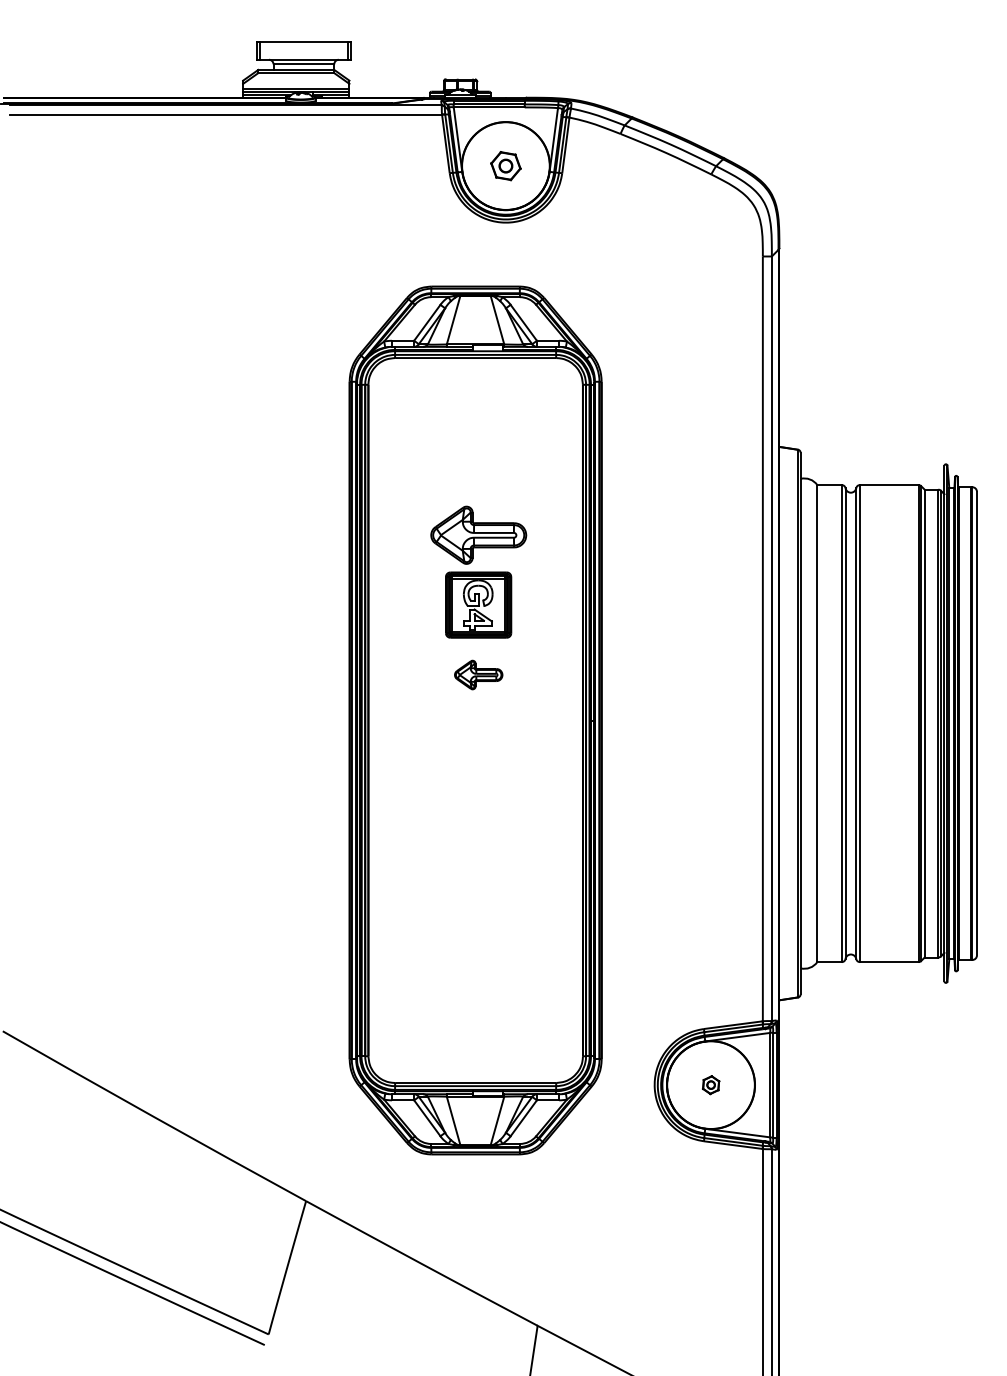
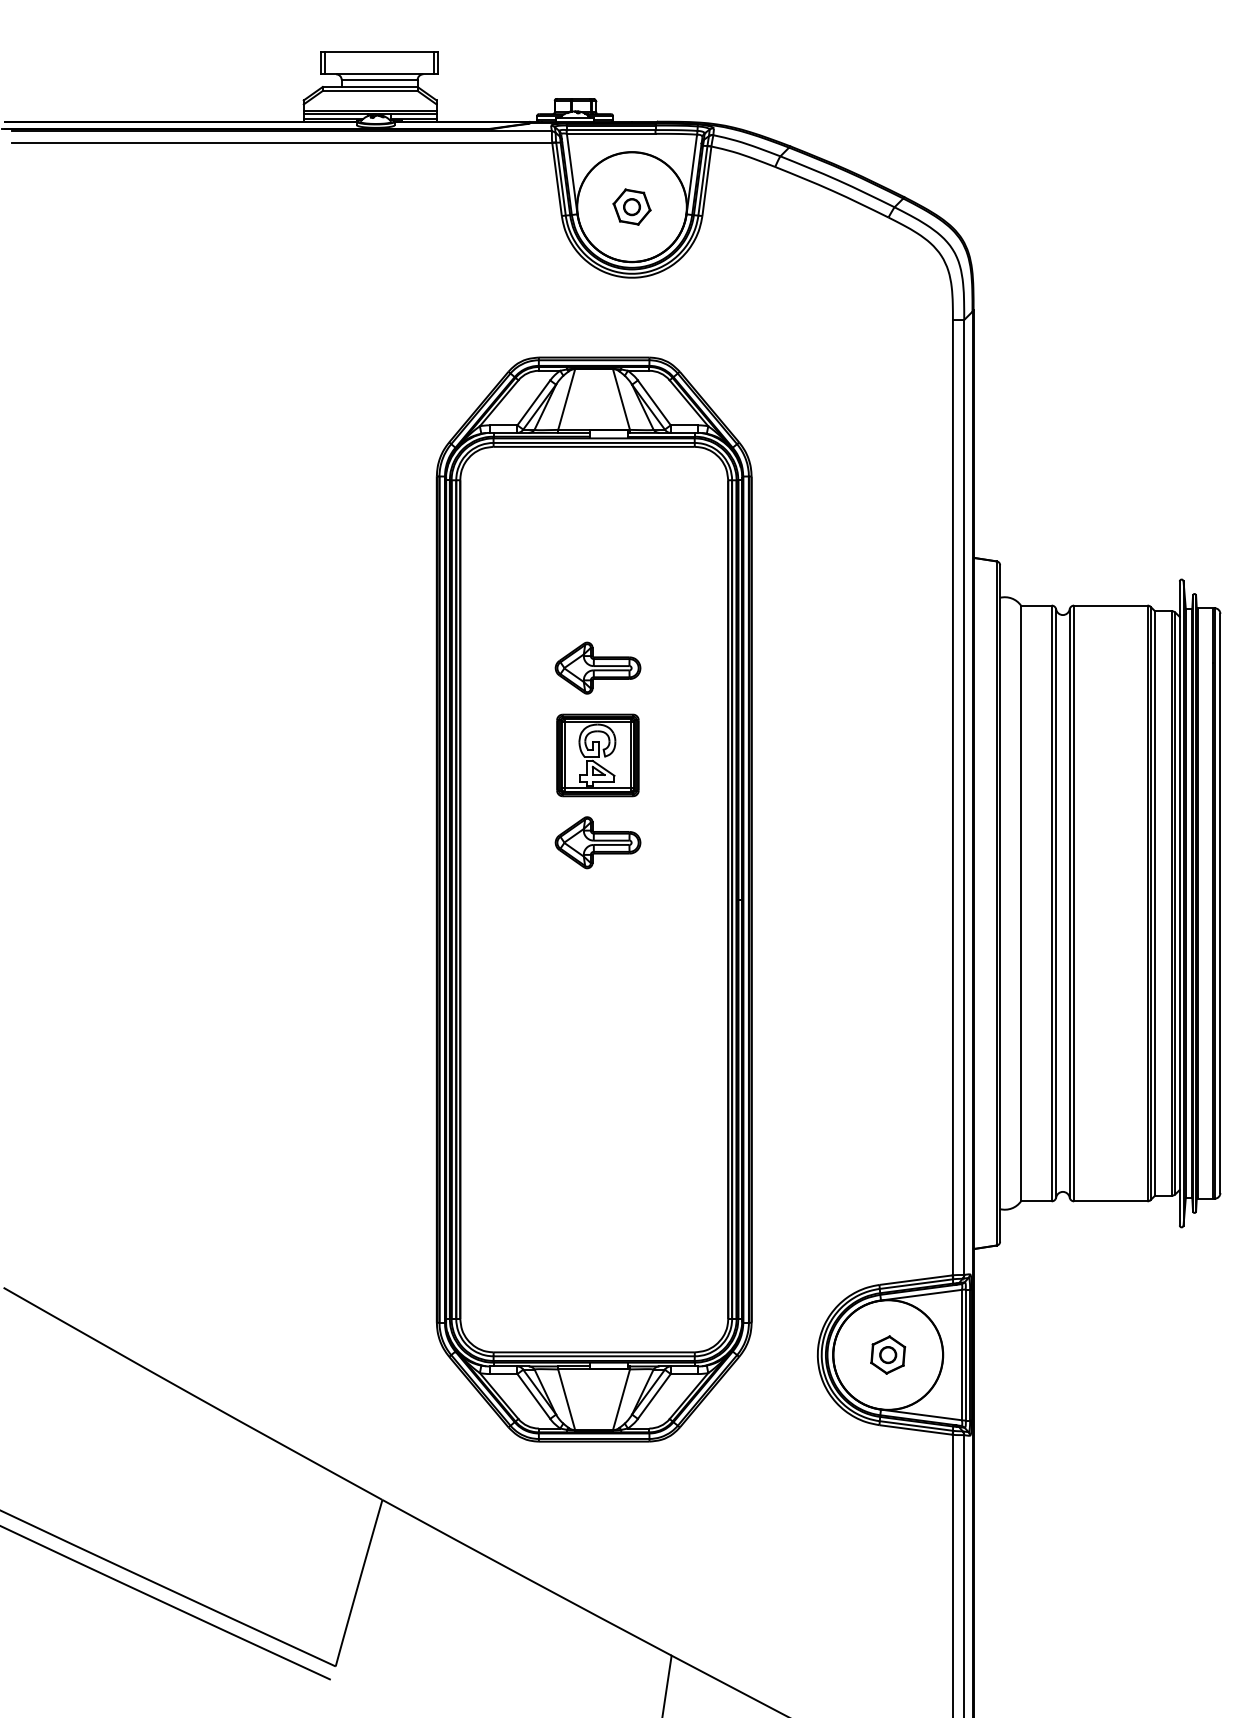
part: (478, 534) -> (597, 667), size x0.71
part: (478, 674) -> (597, 842), size x1.43
part: (711, 1084) -> (888, 1354), size x1.67

